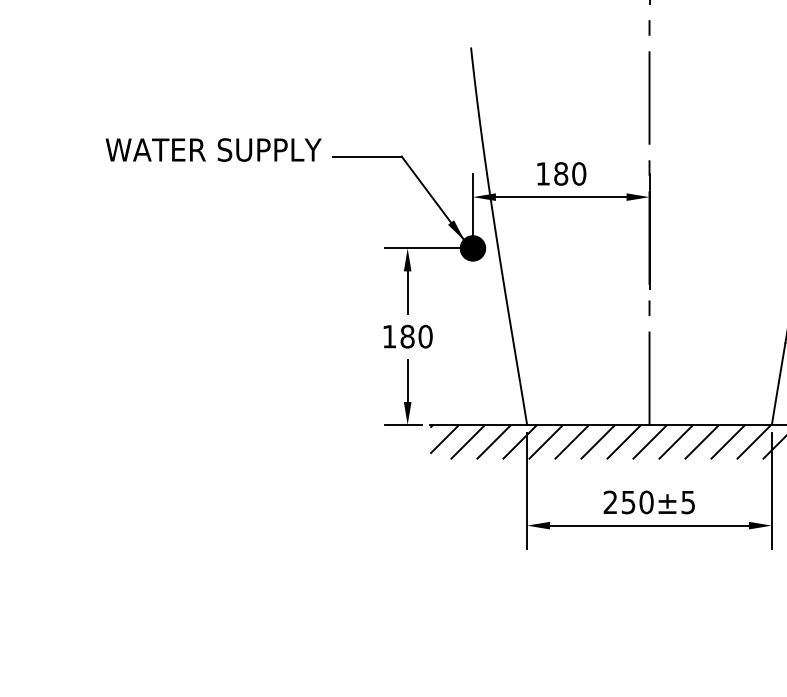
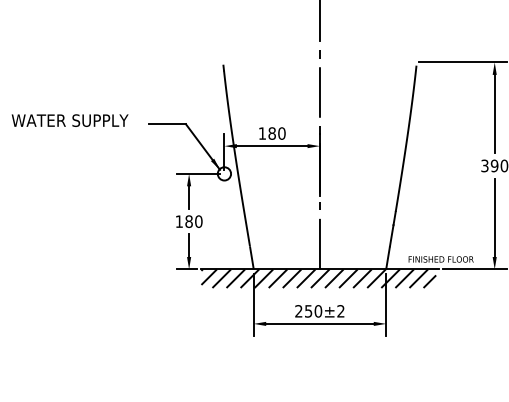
text: (212, 149) -> (69, 120), moved
fill: (473, 247) -> (224, 173), removed
text: (687, 502) -> (340, 311), 250±5 -> 250±2

